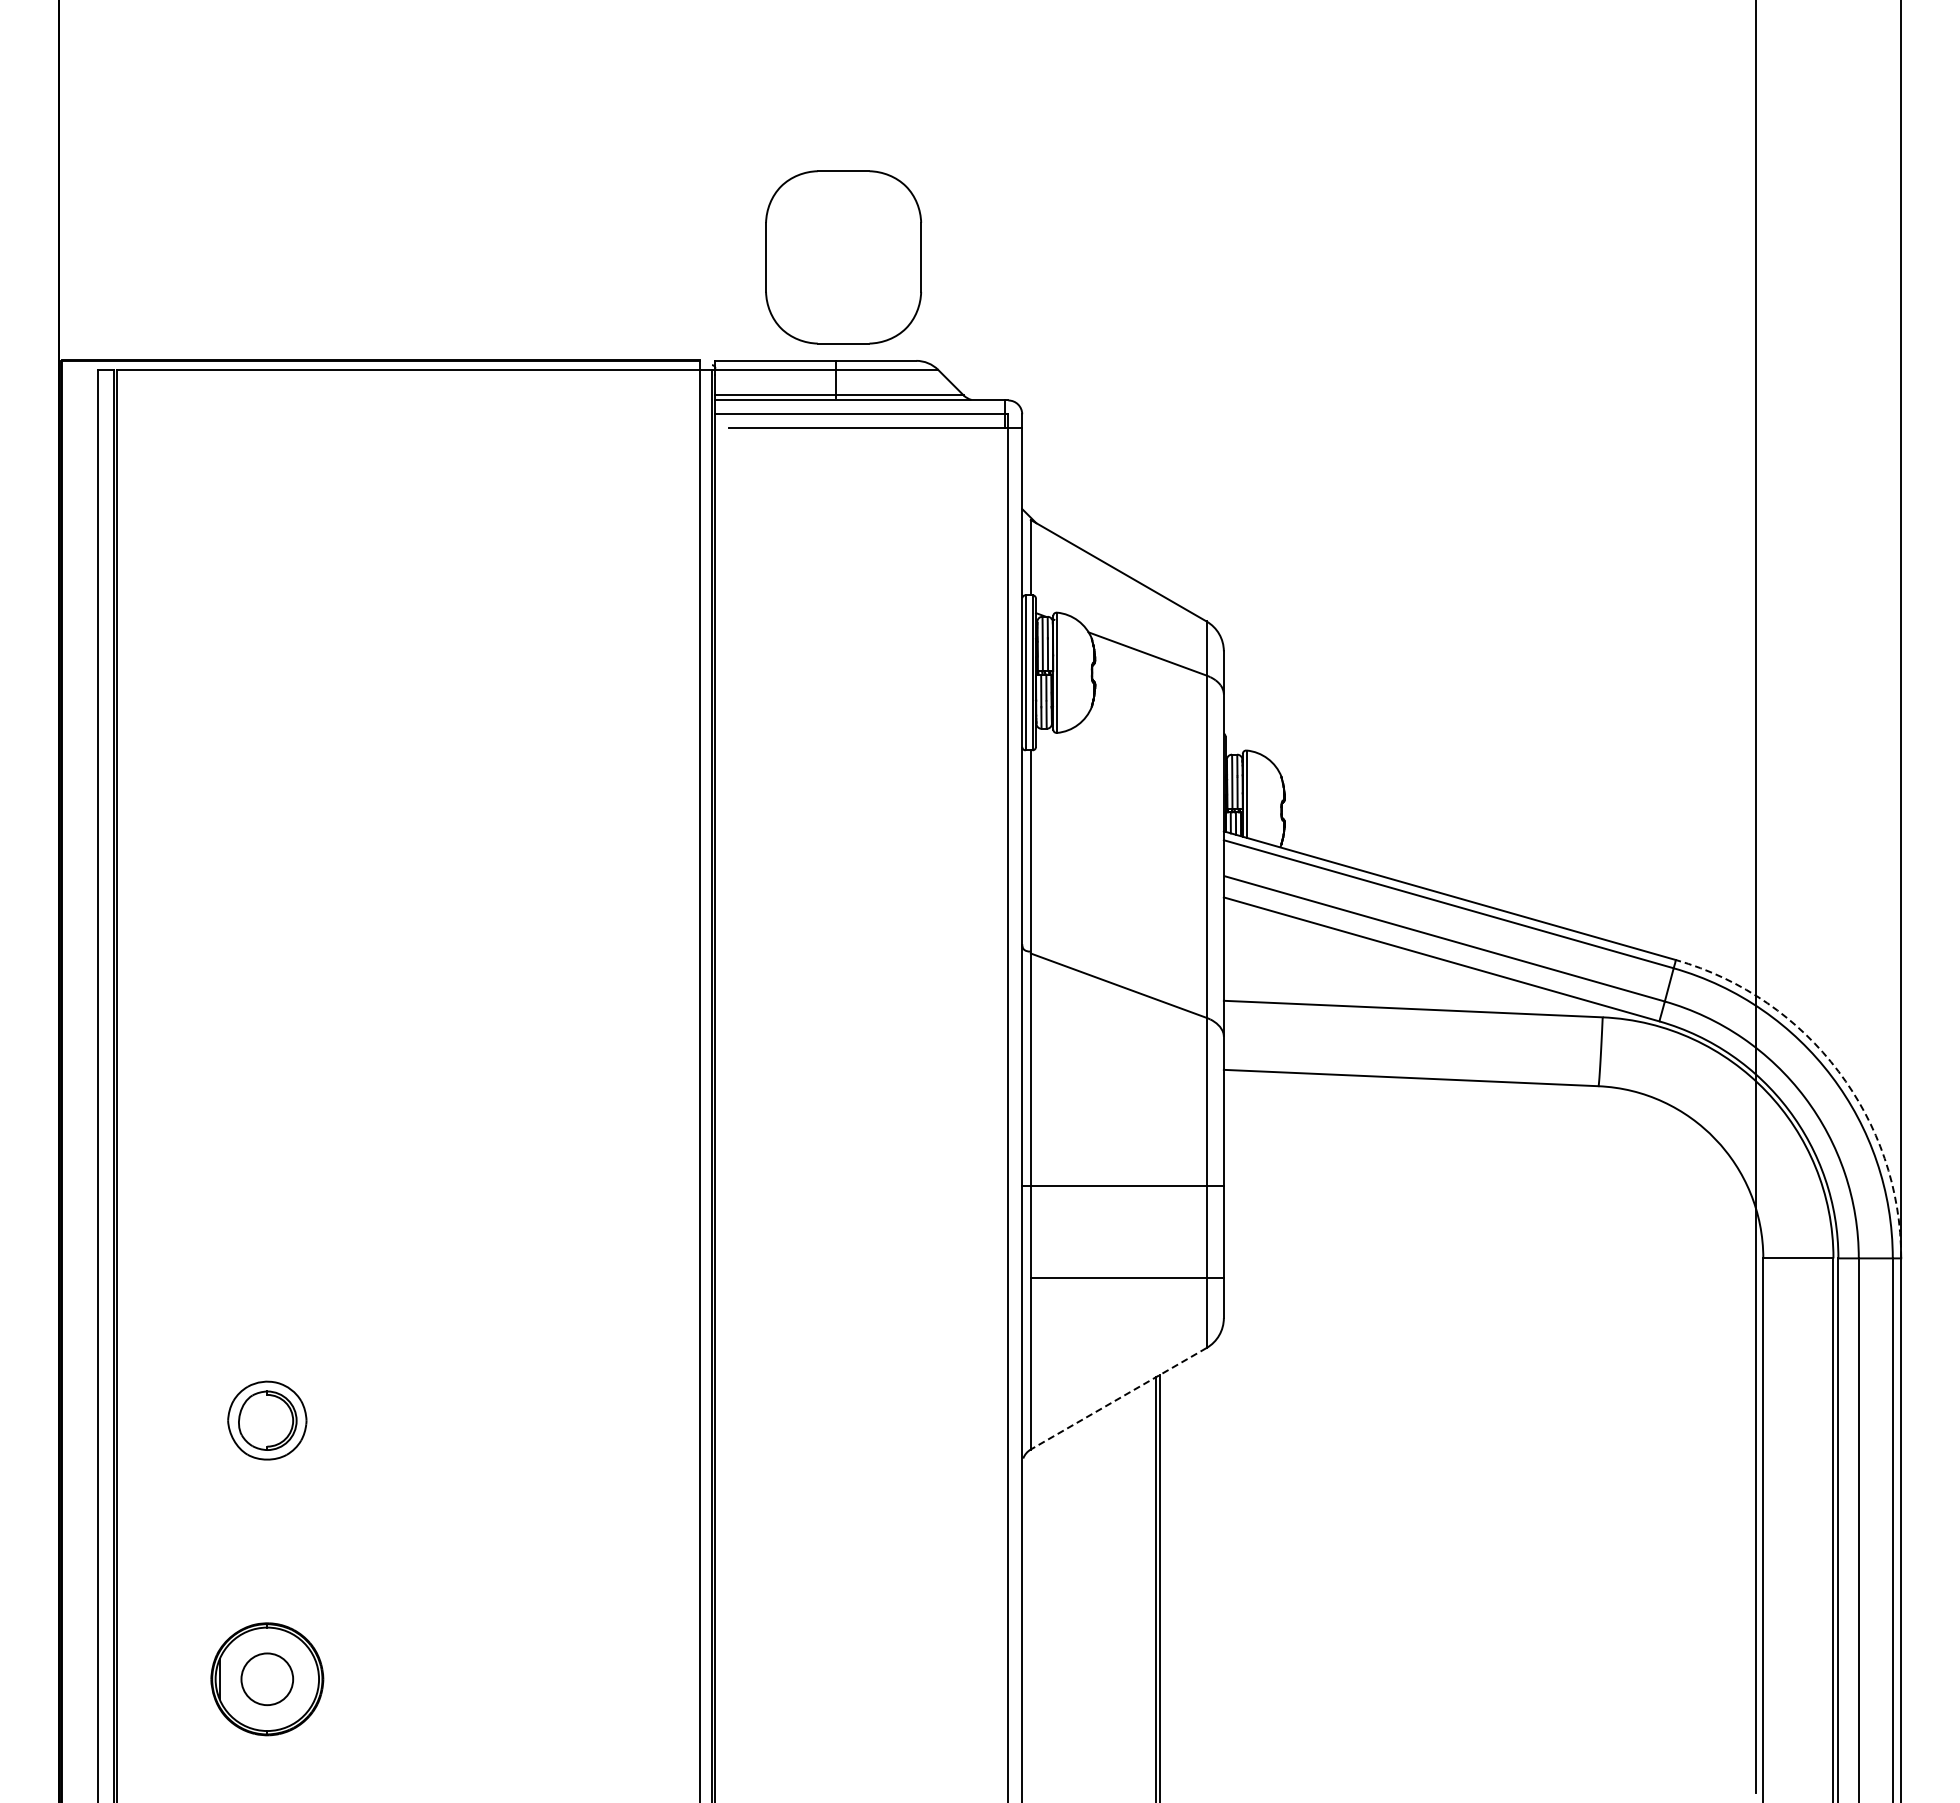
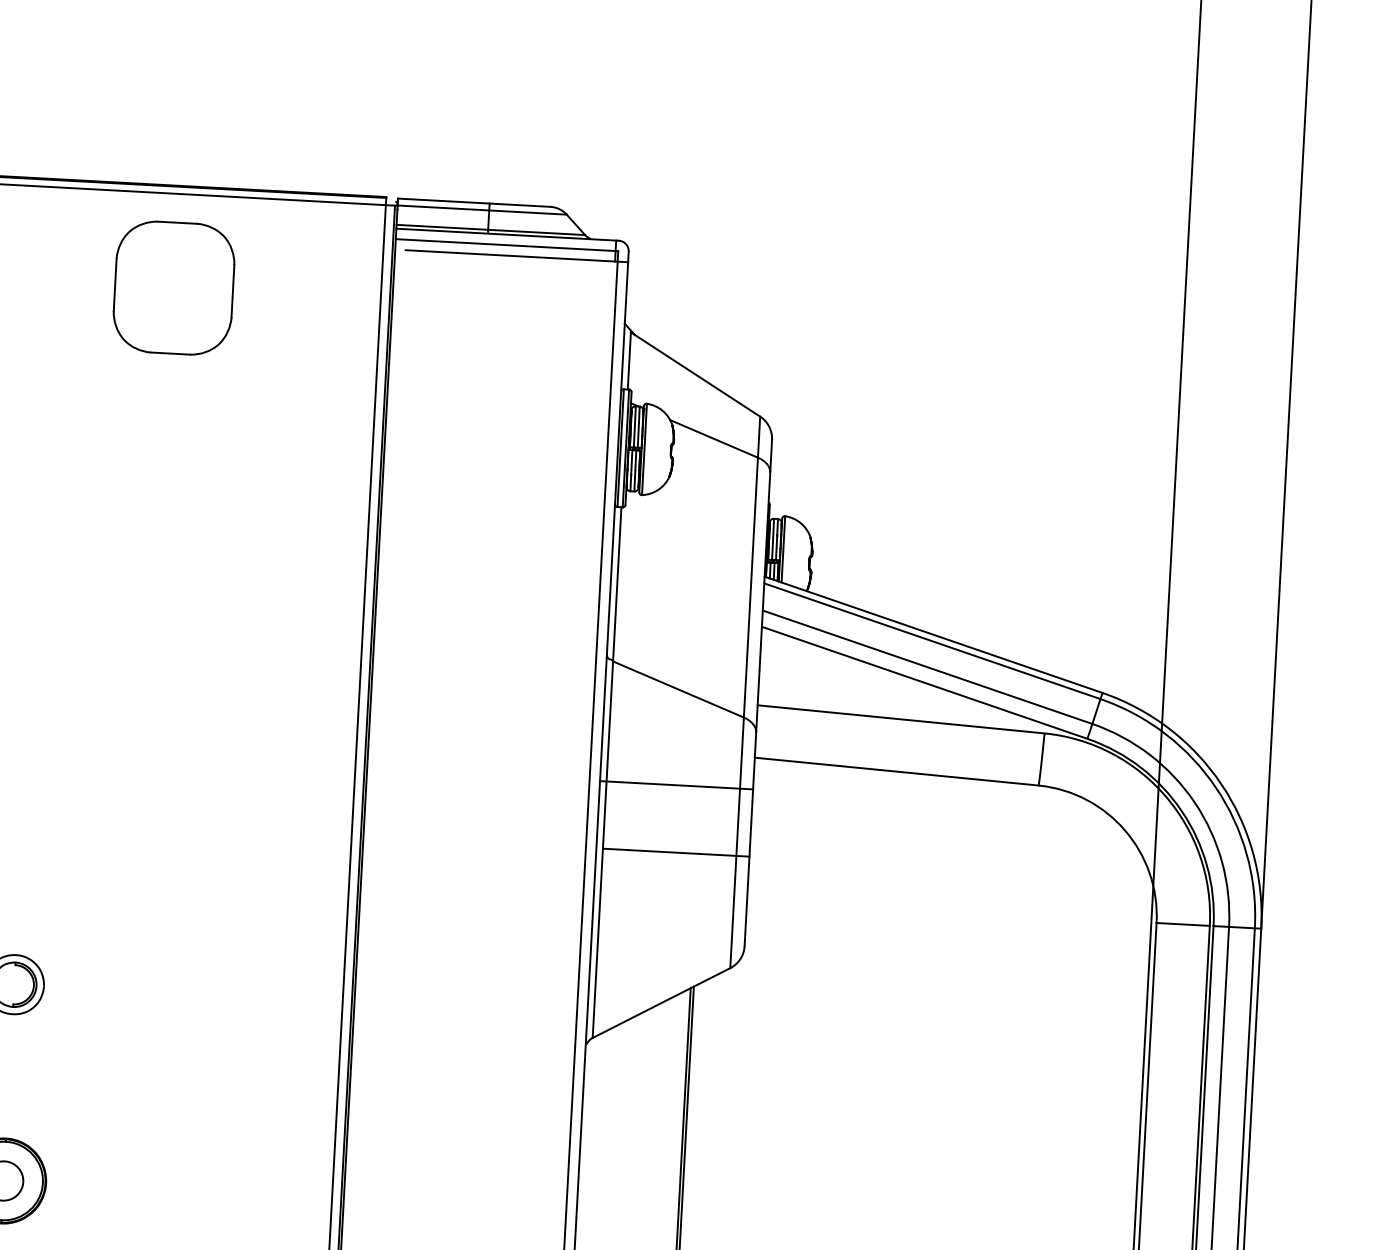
part: (843, 257) -> (173, 288), moved
arc: (1838, 1071) -> (1221, 784), dashed -> solid
line: (1122, 1185) -> (676, 785), moved
line: (1126, 1278) -> (675, 852), moved
line: (1118, 1399) -> (661, 1003), dashed -> solid

